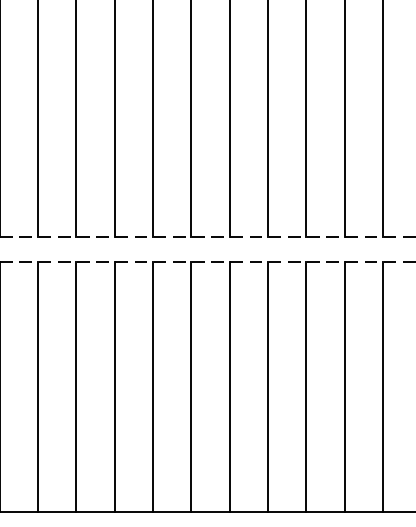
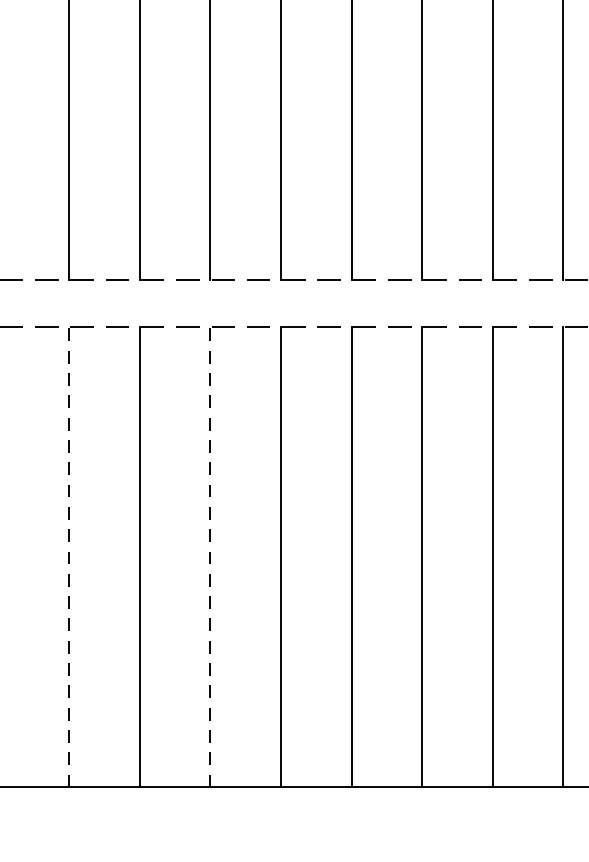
line: (76, 386) -> (69, 556), solid -> dashed
line: (153, 386) -> (211, 556), solid -> dashed

